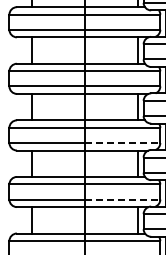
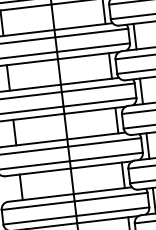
line: (122, 142) -> (99, 101), dashed -> solid
line: (122, 199) -> (106, 156), dashed -> solid

